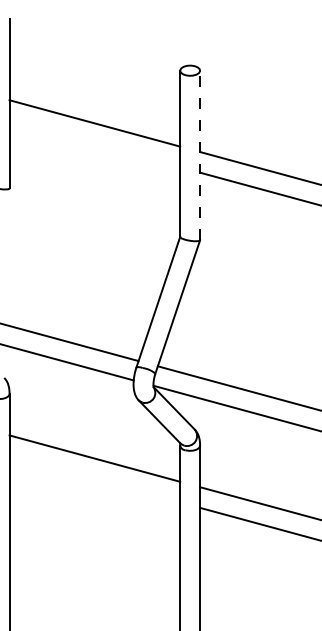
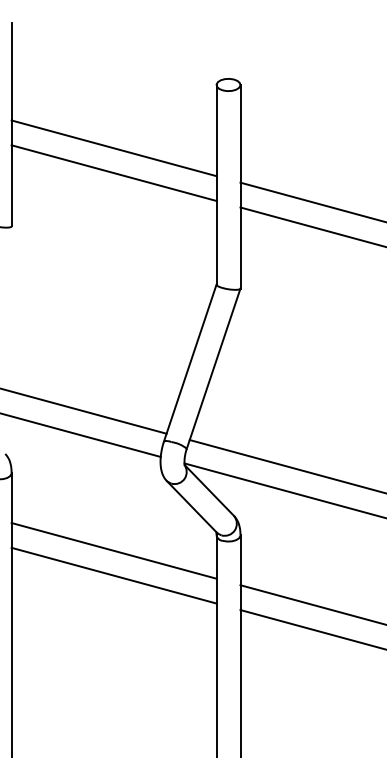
line: (94, 143) -> (113, 172), added
line: (200, 155) -> (240, 186), dashed -> solid
line: (94, 479) -> (113, 575), added

